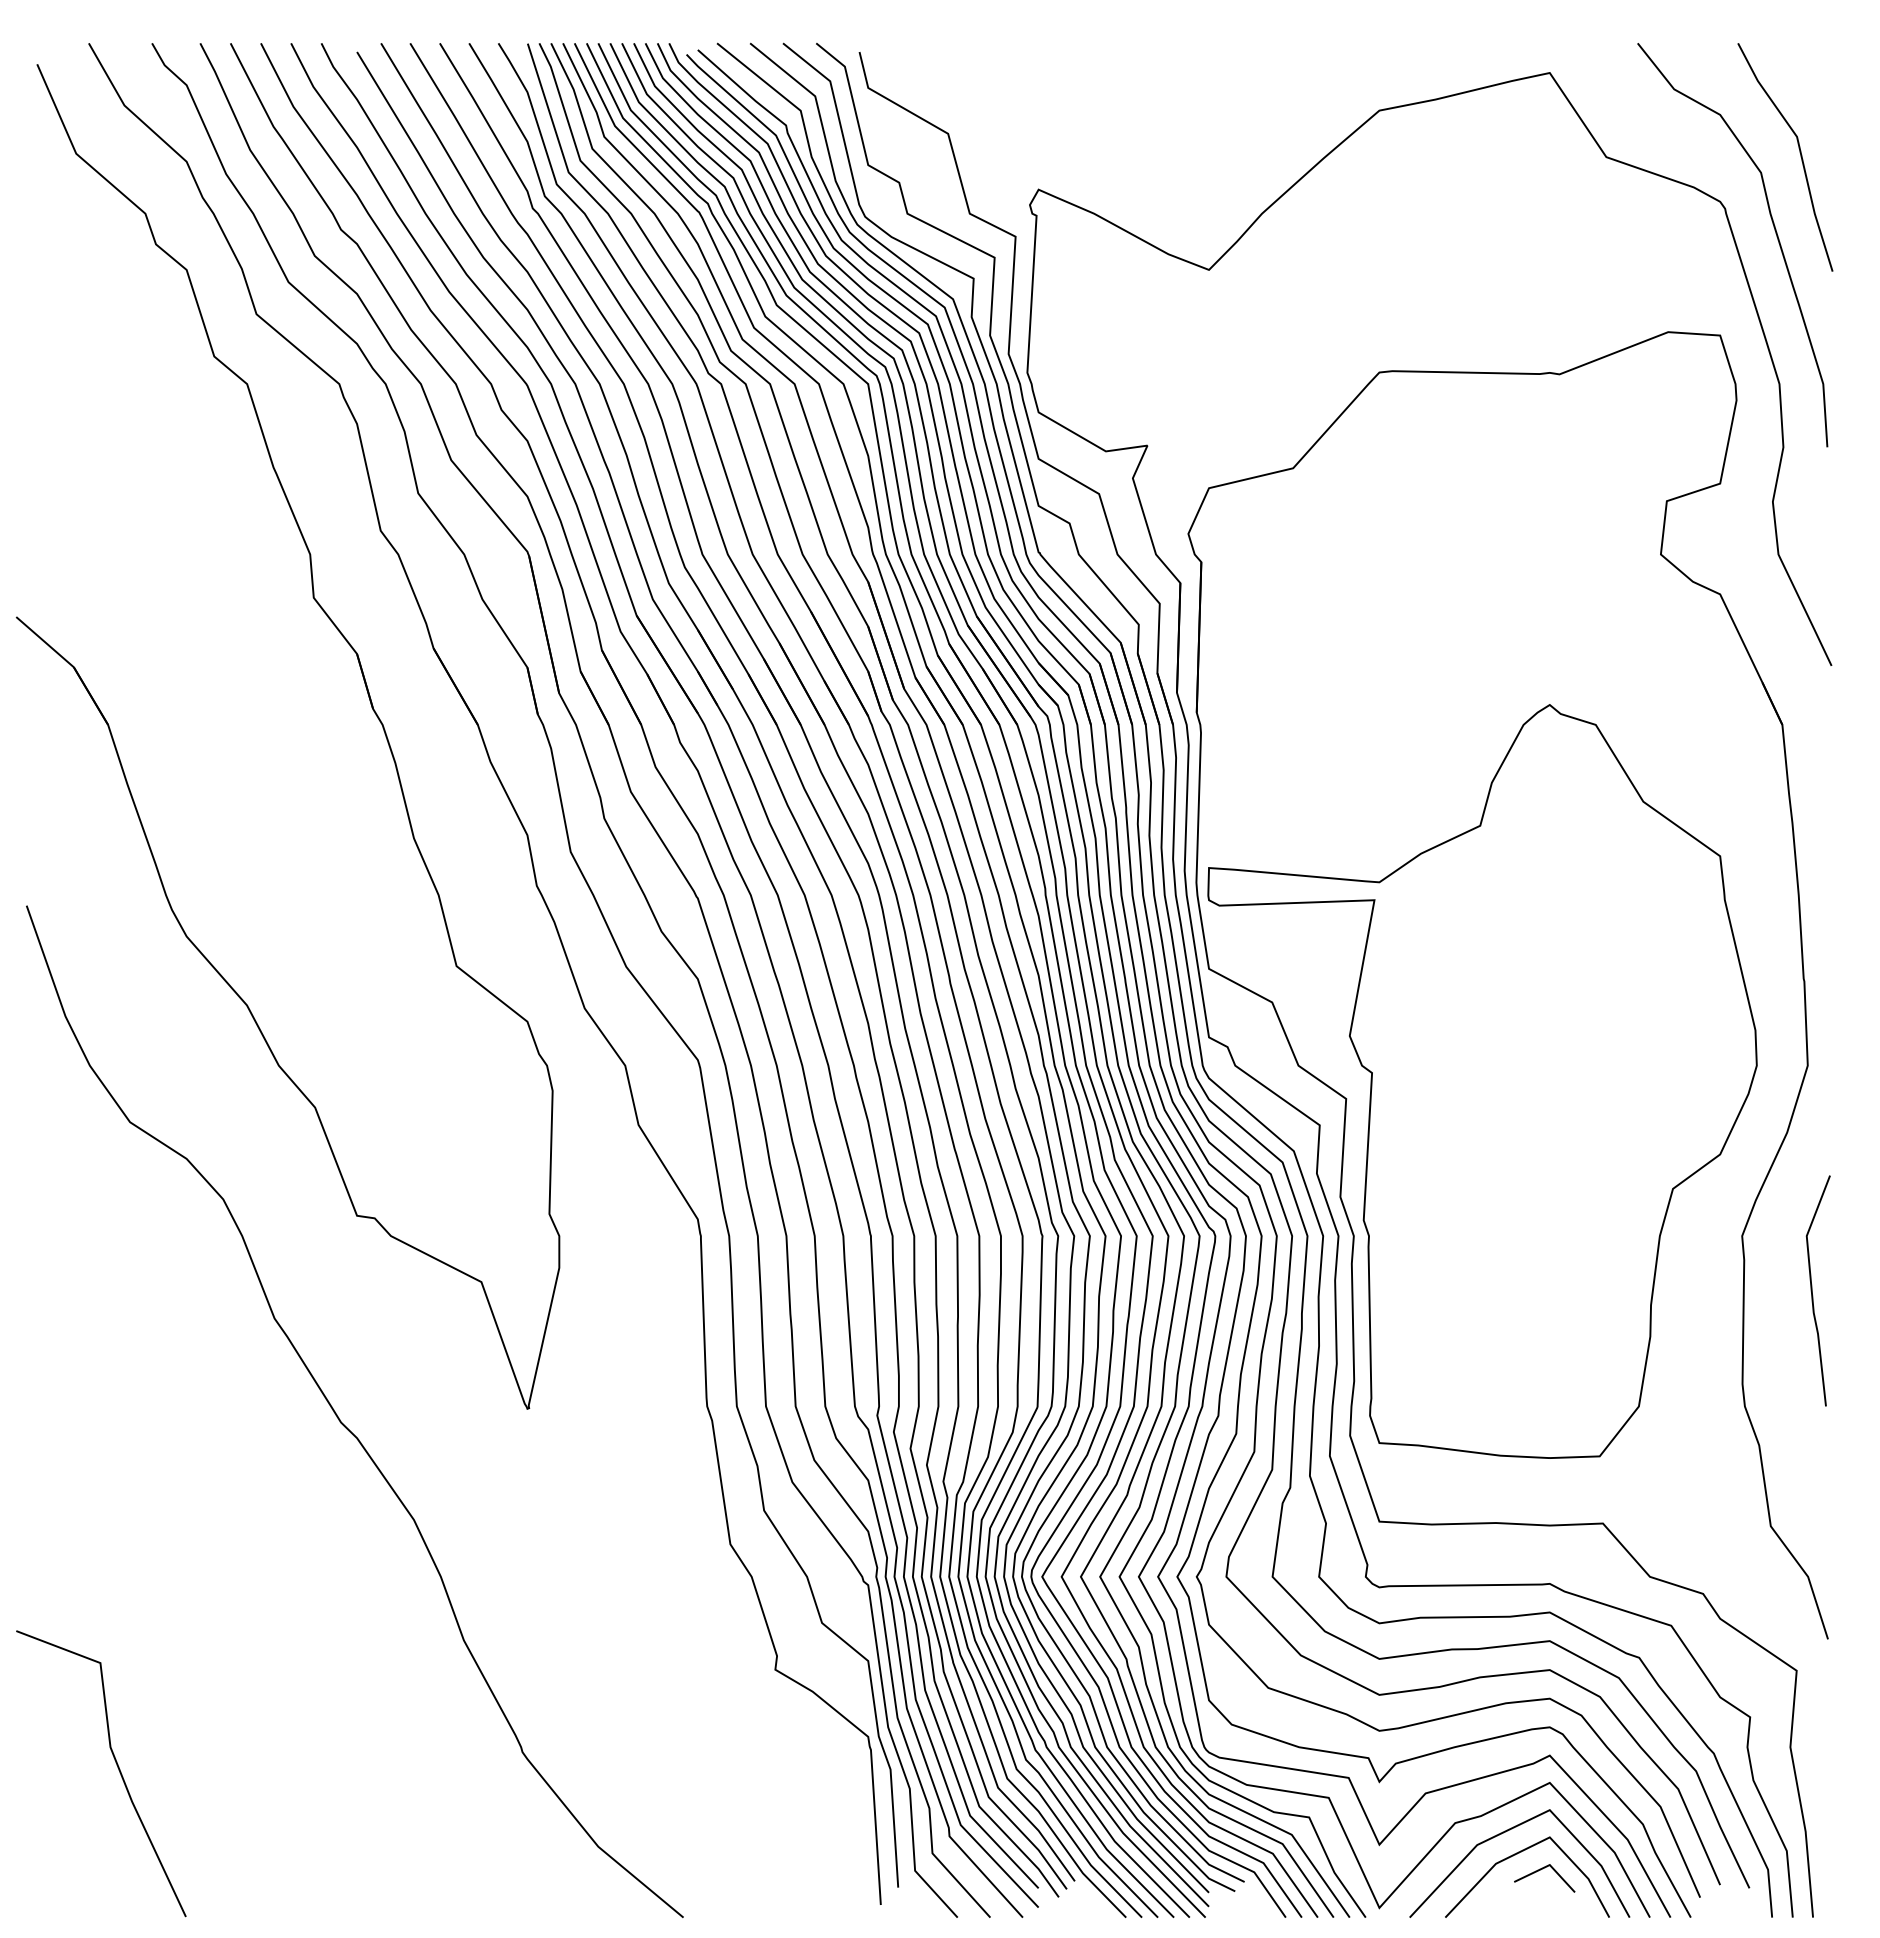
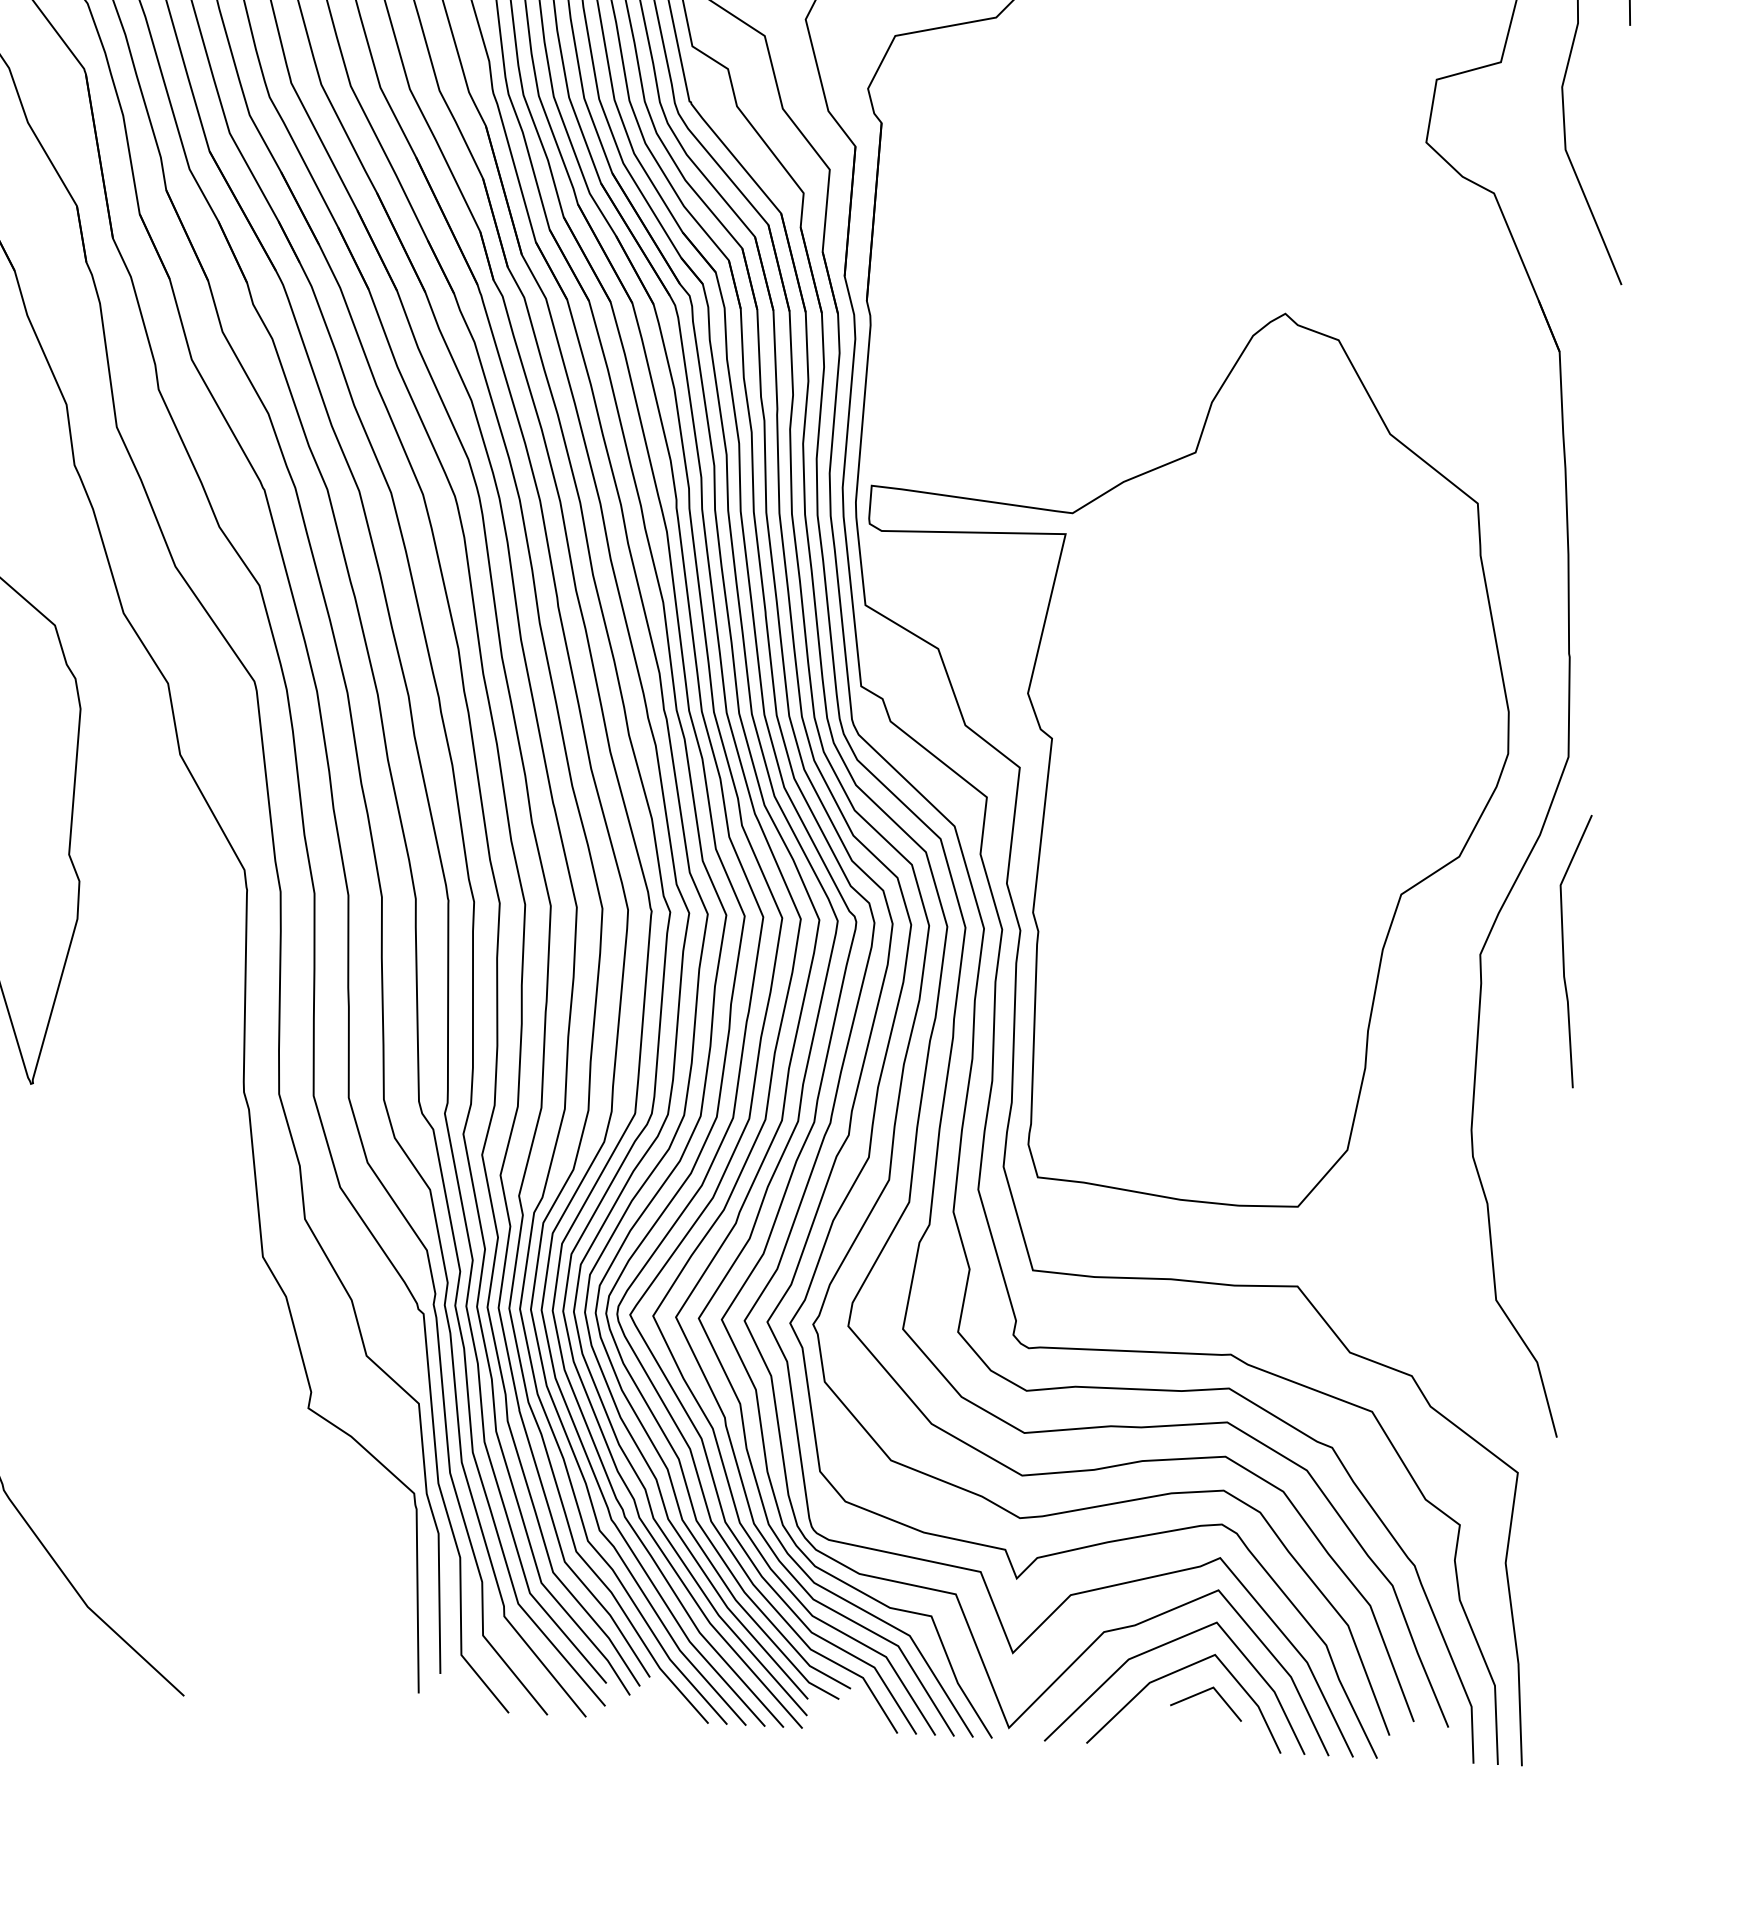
line: (1812, 1290) -> (1564, 950), moved

